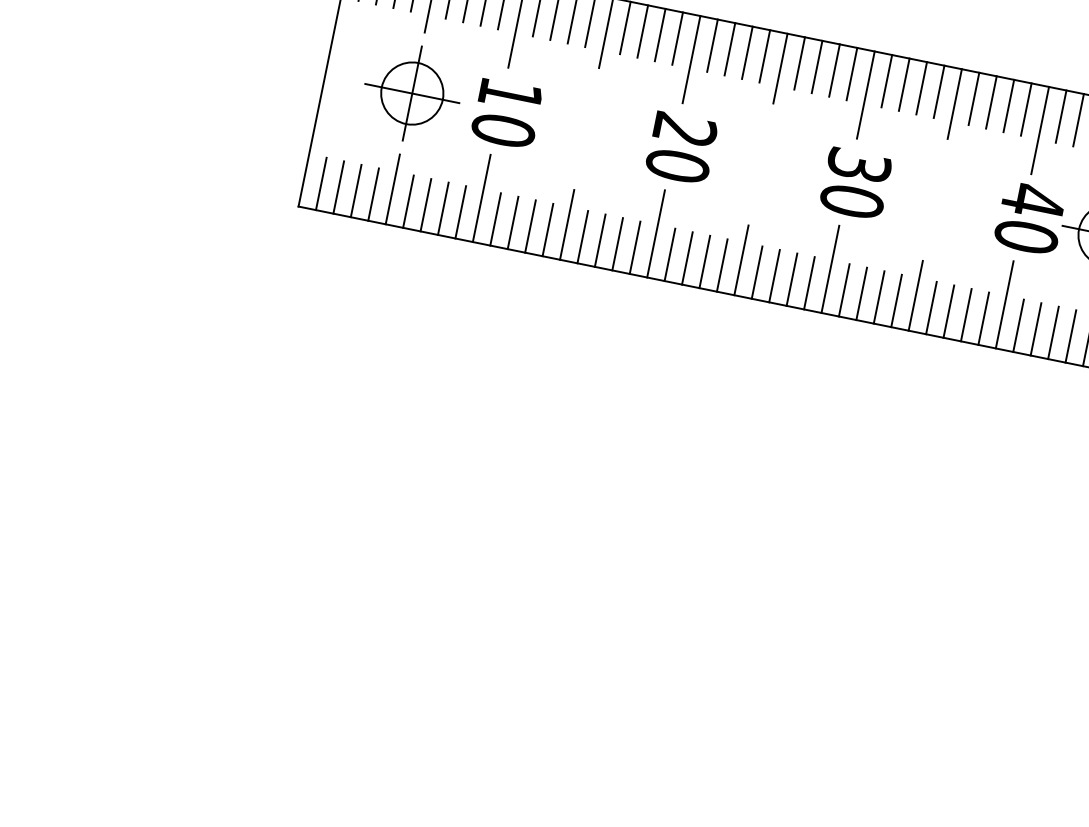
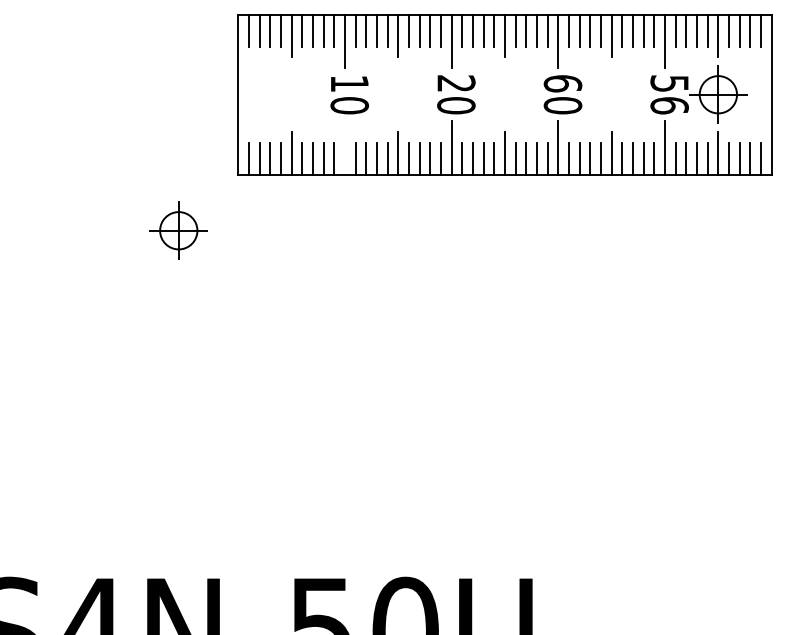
part: (411, 93) -> (178, 230), moved
text: (858, 165) -> (562, 83), 30 -> 60
line: (482, 197) -> (345, 147), removed
text: (1029, 218) -> (669, 94), 40 -> 56

